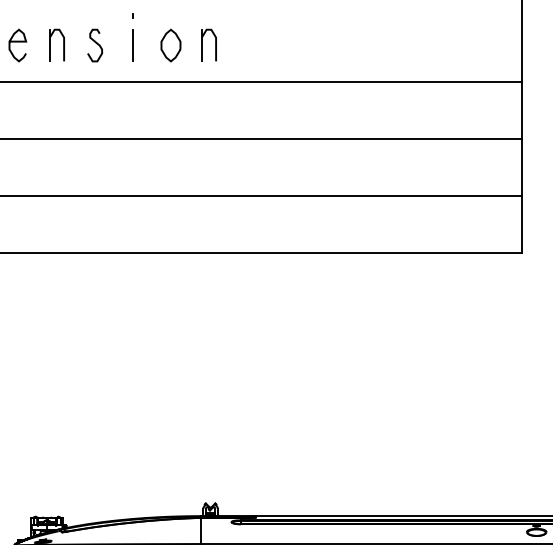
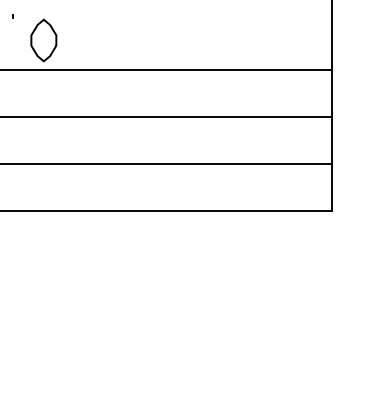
part: (208, 44) -> (74, 39), removed
line: (132, 45) -> (12, 40), removed
part: (170, 45) -> (43, 40), size x1.6

